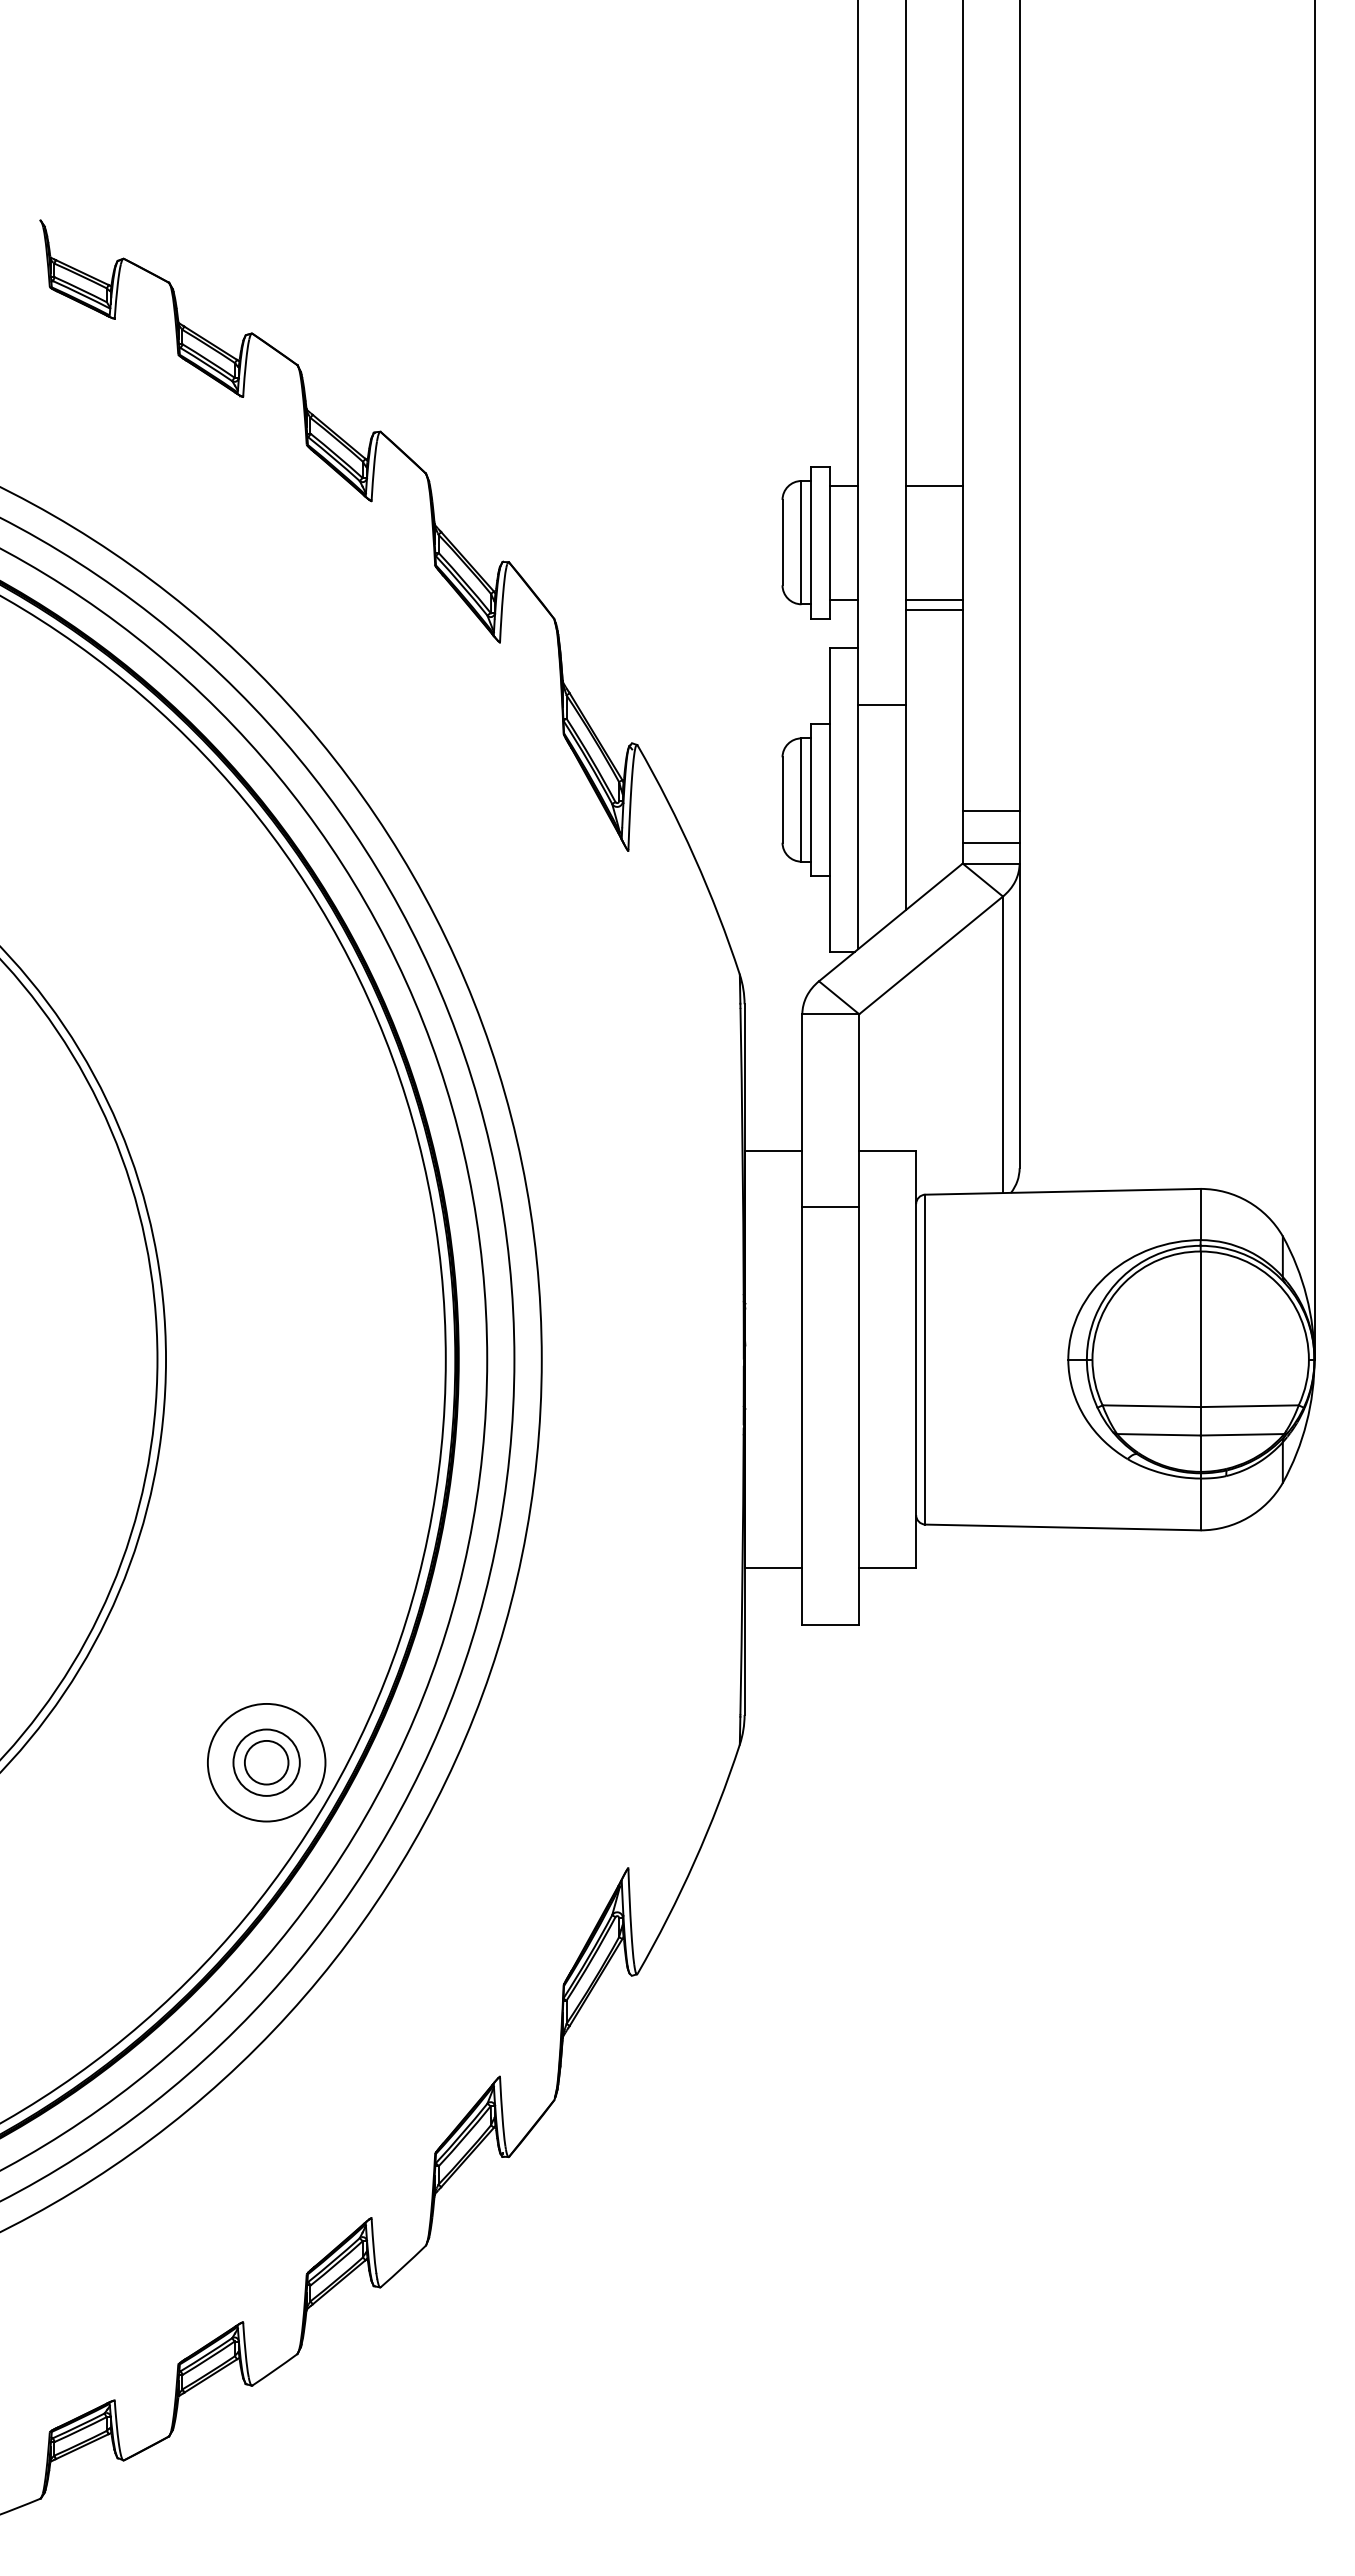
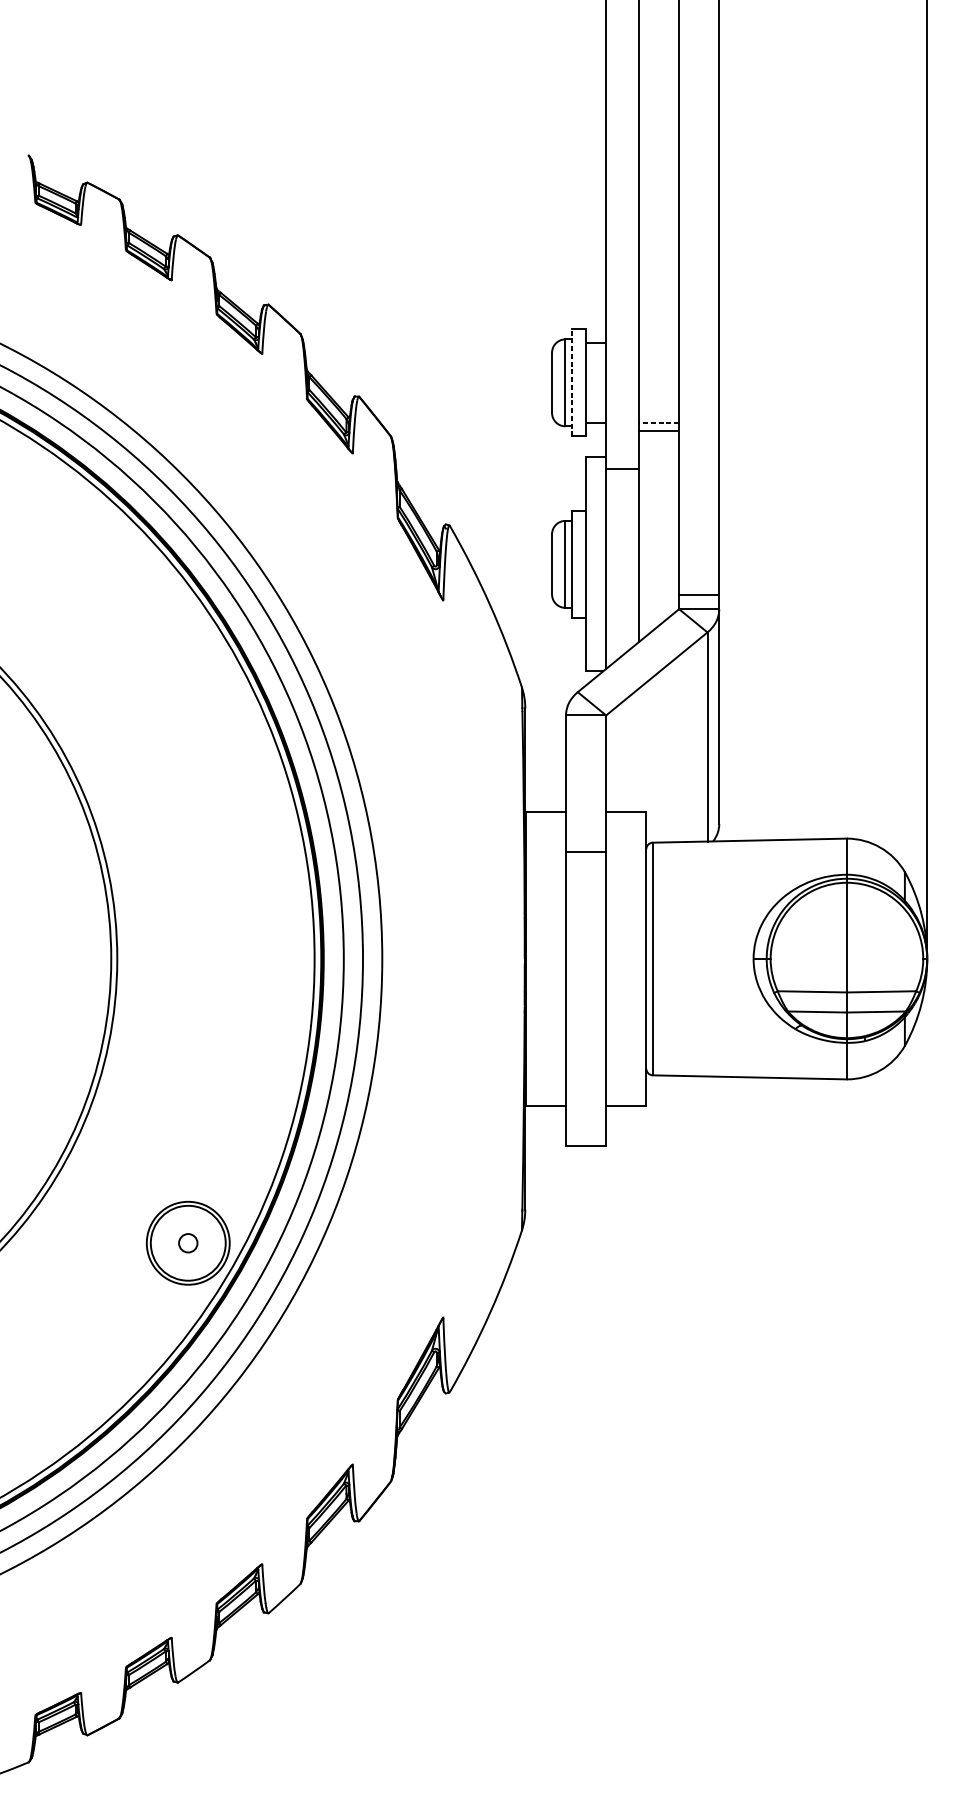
line: (933, 485) -> (658, 342), removed
line: (810, 542) -> (571, 382), solid -> dashed
line: (933, 599) -> (658, 422), solid -> dashed
line: (881, 705) -> (621, 468), moved
line: (990, 810) -> (698, 571), removed
circle: (266, 1762) -> (188, 1243), size x0.6
circle: (266, 1762) -> (188, 1243), size x1.6

